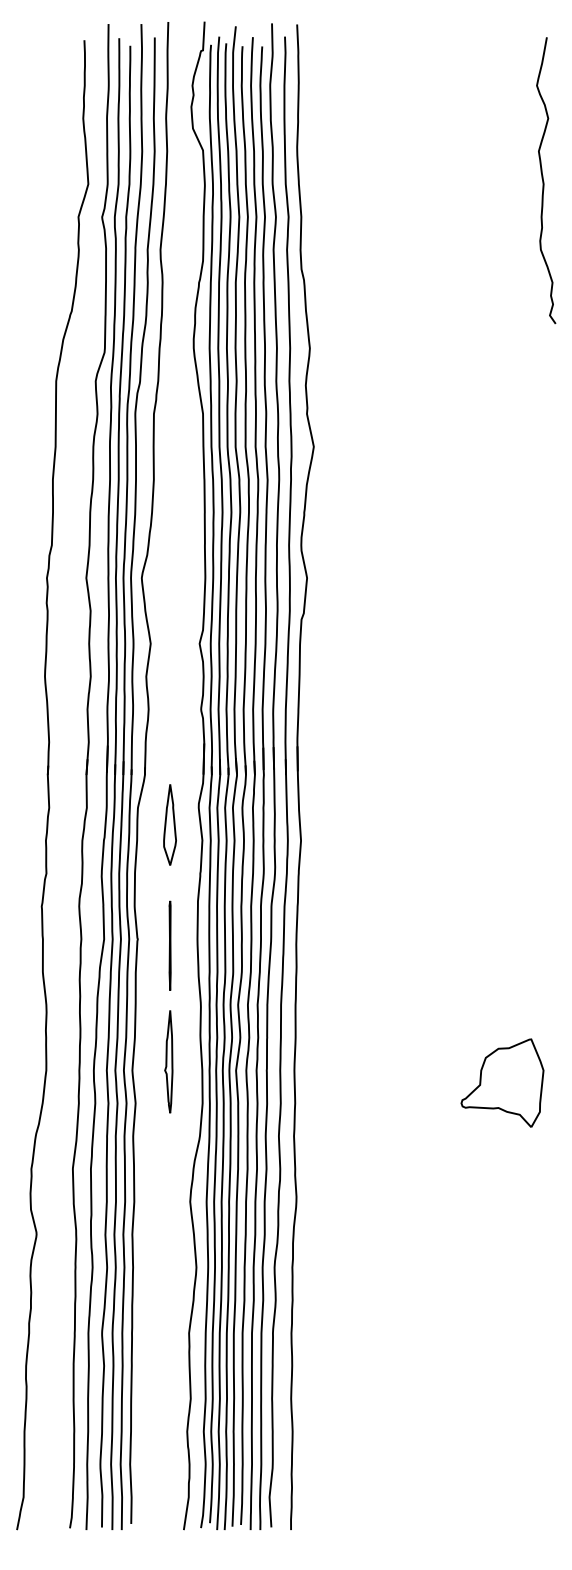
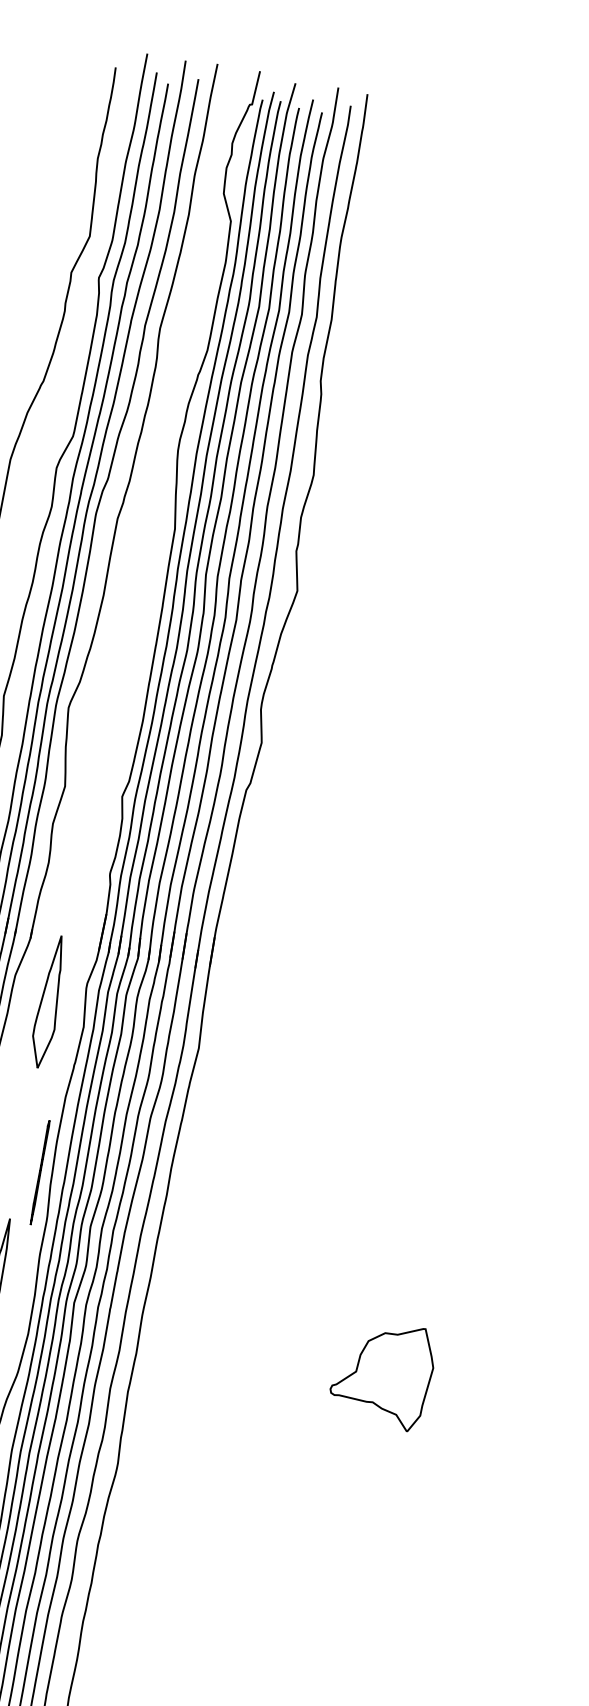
part: (169, 824) -> (48, 1001), size x1.4
line: (169, 945) -> (39, 1172), moved

